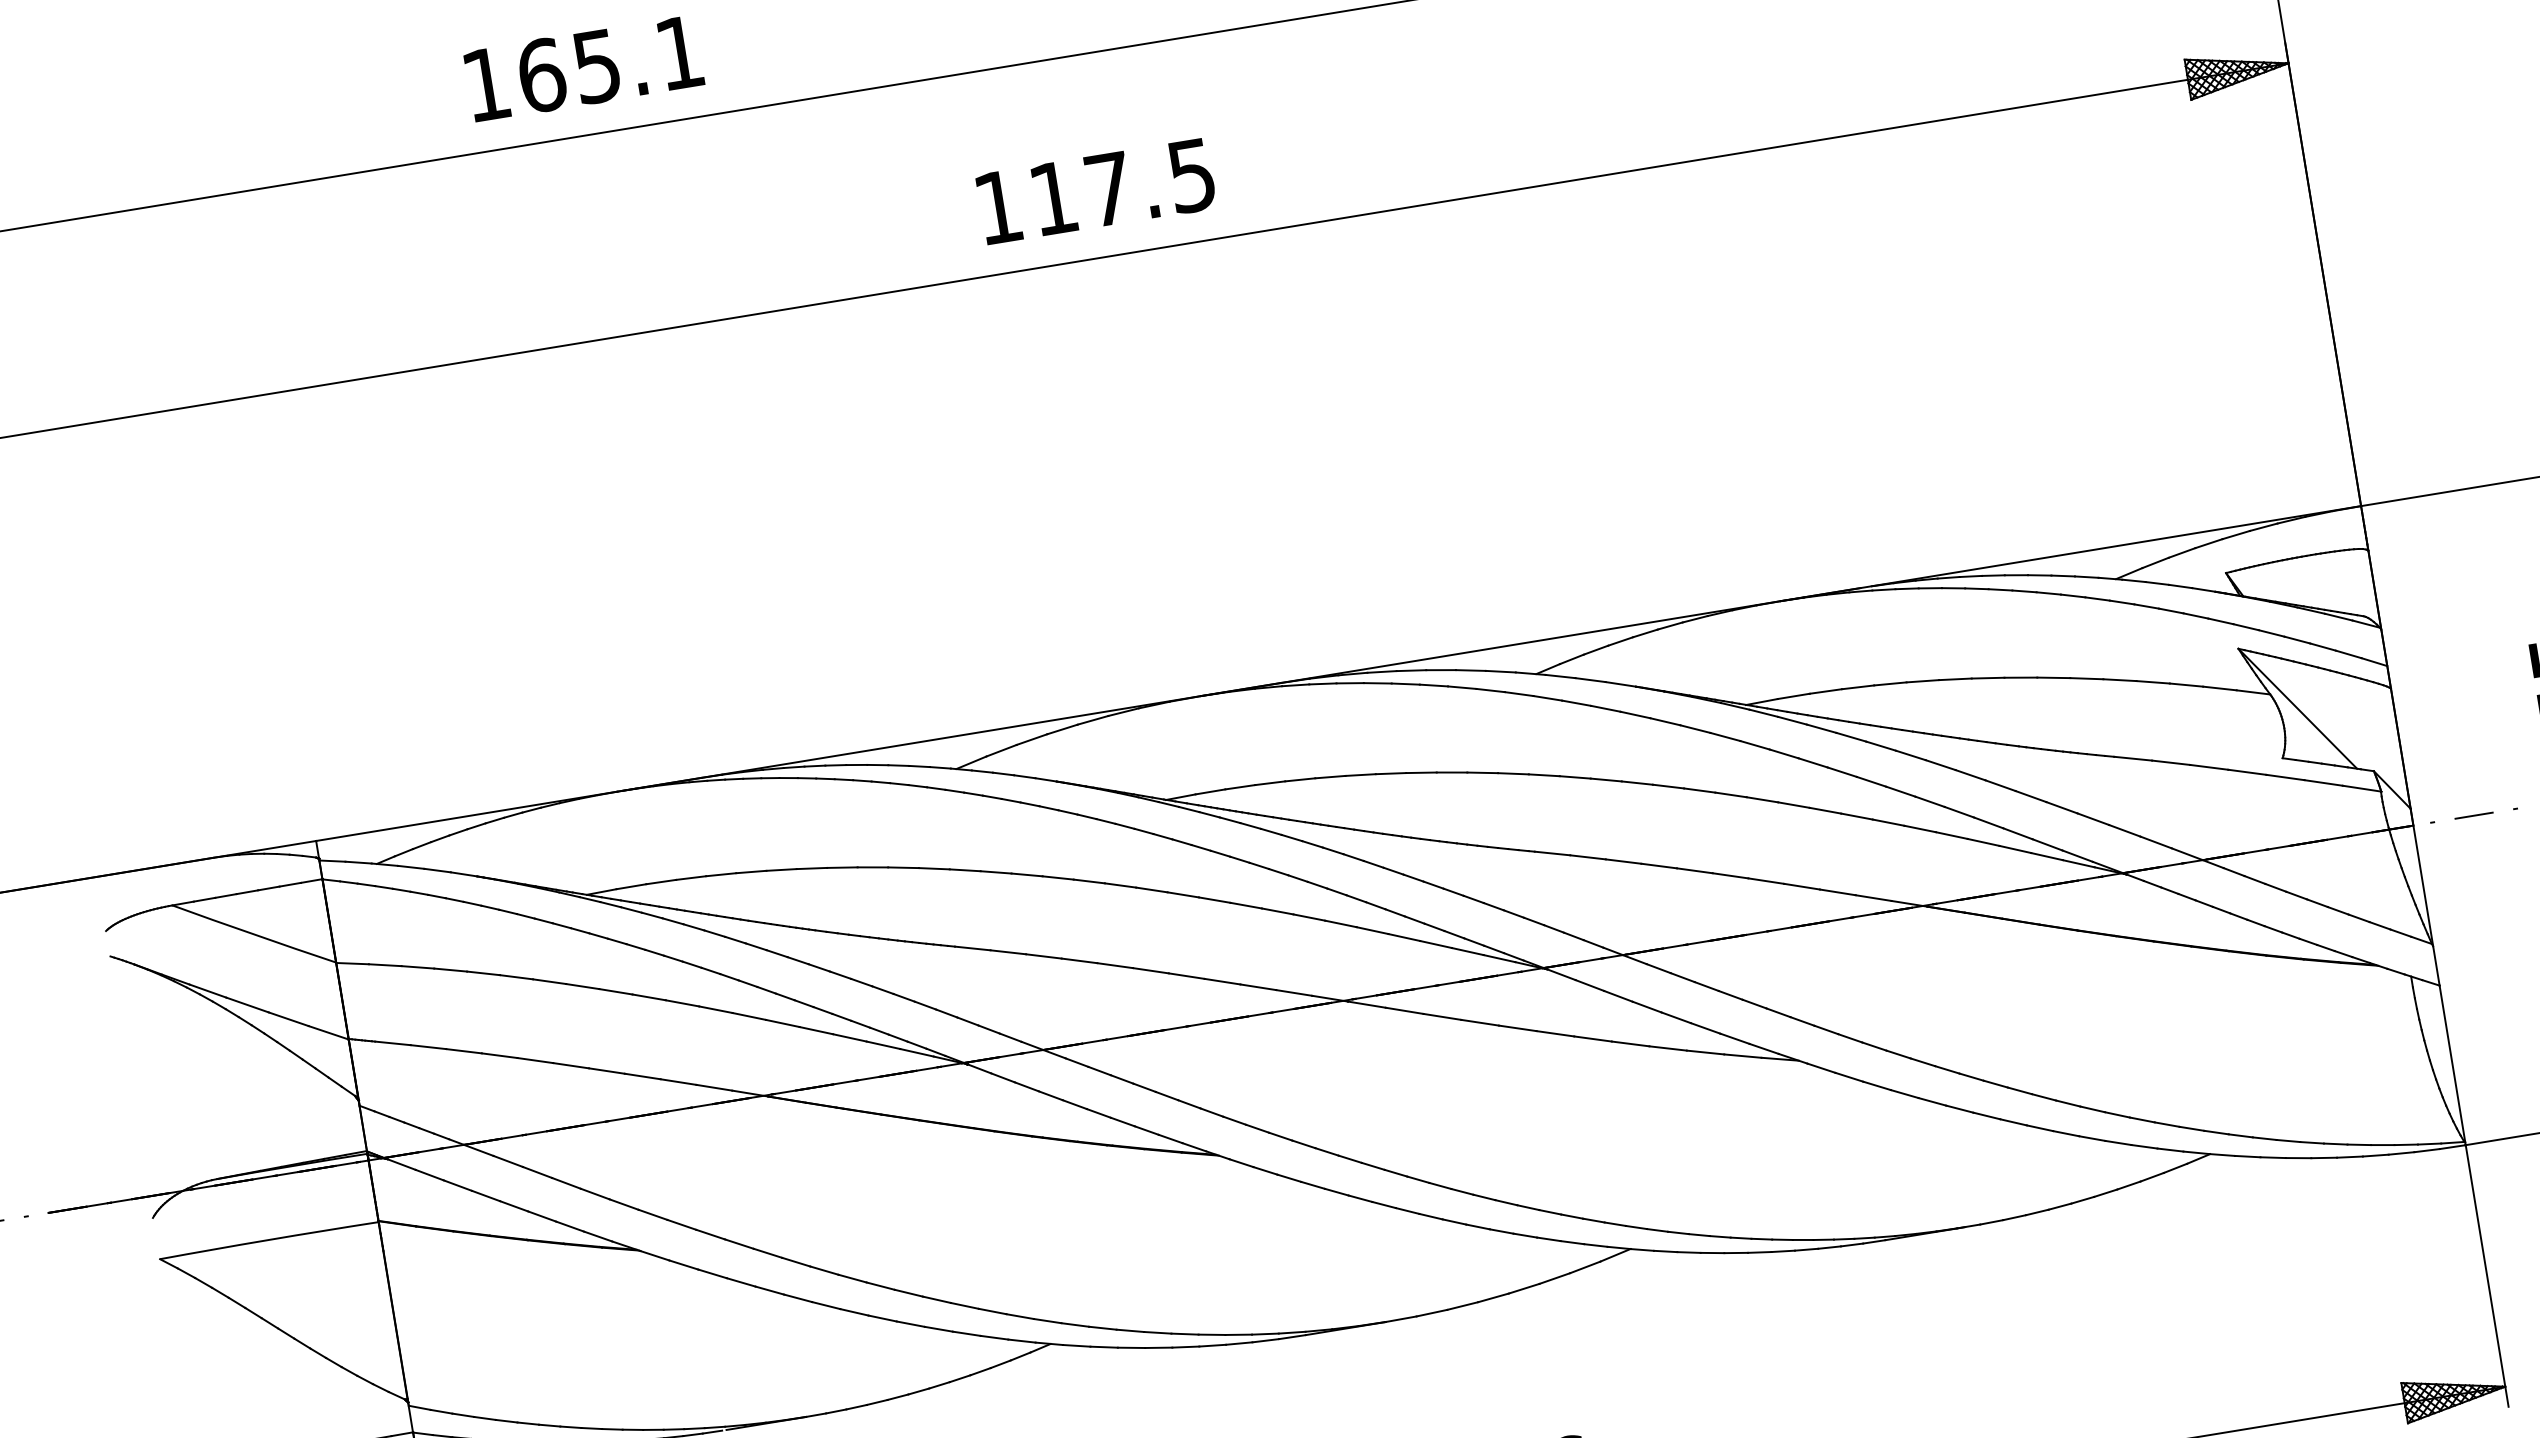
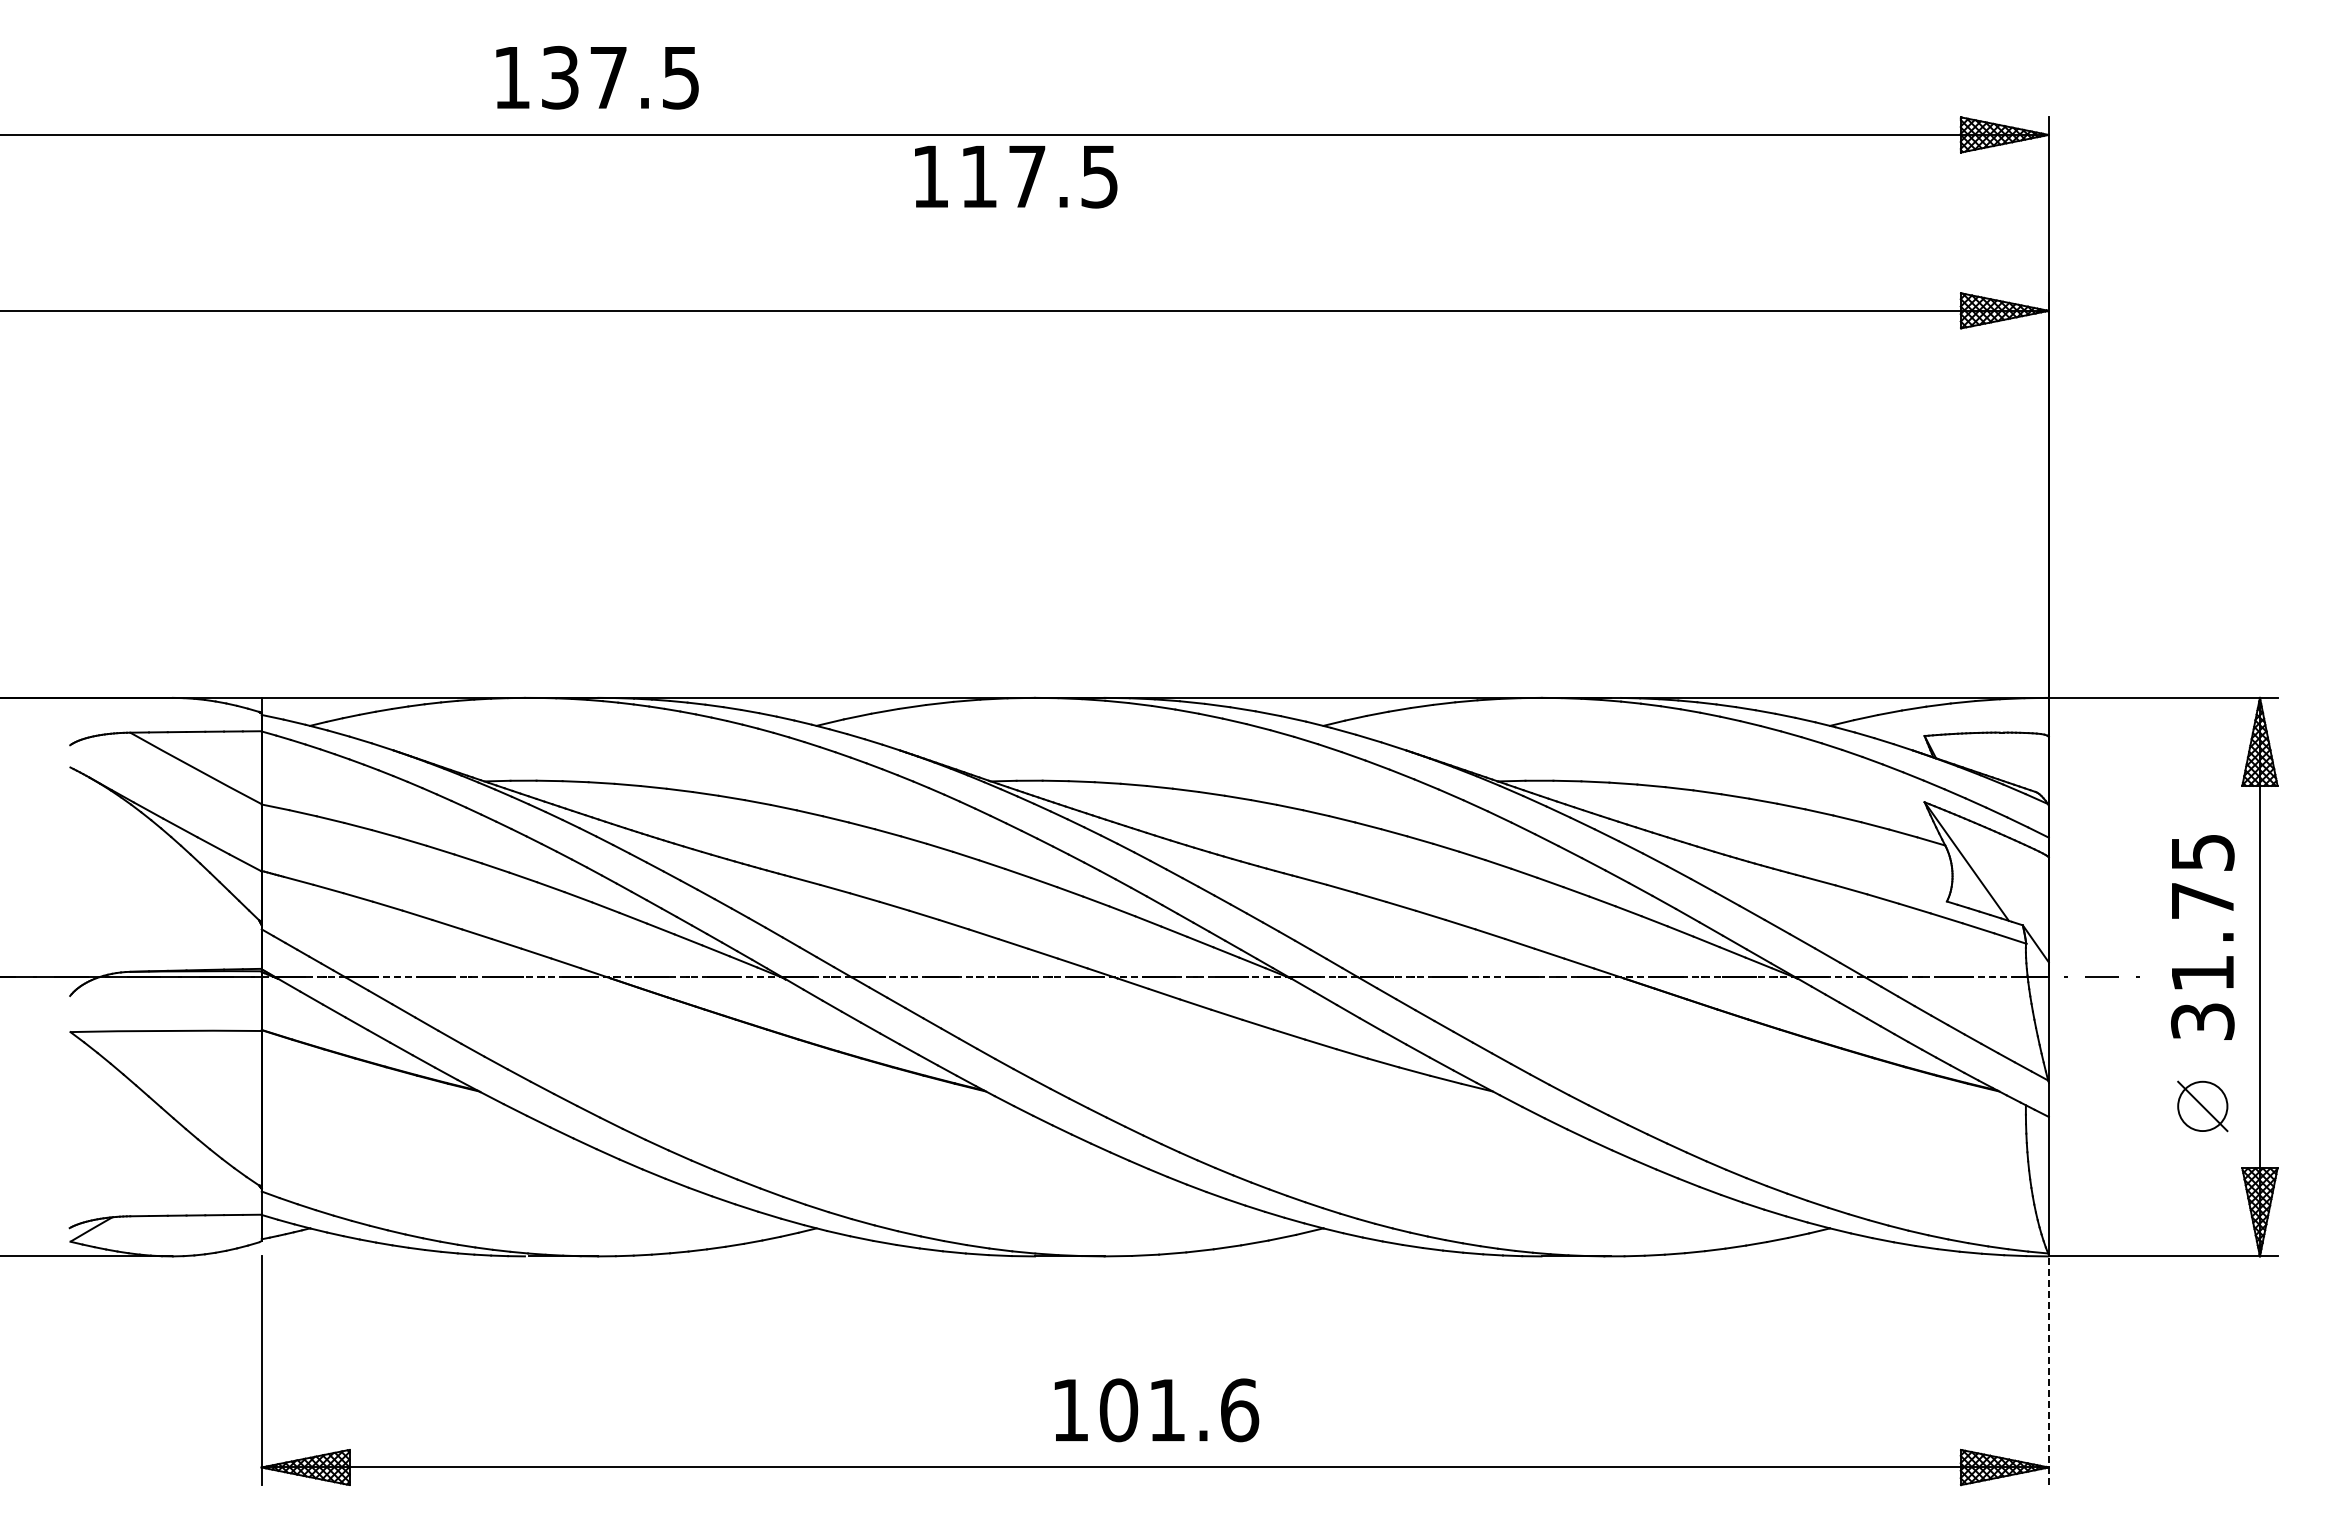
text: (609, 64) -> (619, 77), 165.1 -> 137.5
text: (1096, 192) -> (1016, 177), moved
line: (1391, 993) -> (1155, 977), solid -> dashed
line: (2486, 1275) -> (2048, 1370), solid -> dashed

